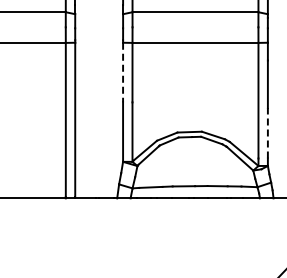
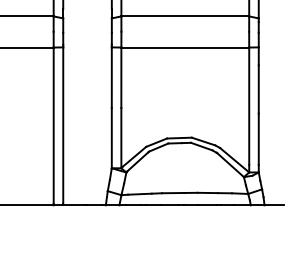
line: (123, 72) -> (112, 77), dashed -> solid
line: (267, 132) -> (258, 138), dashed -> solid

